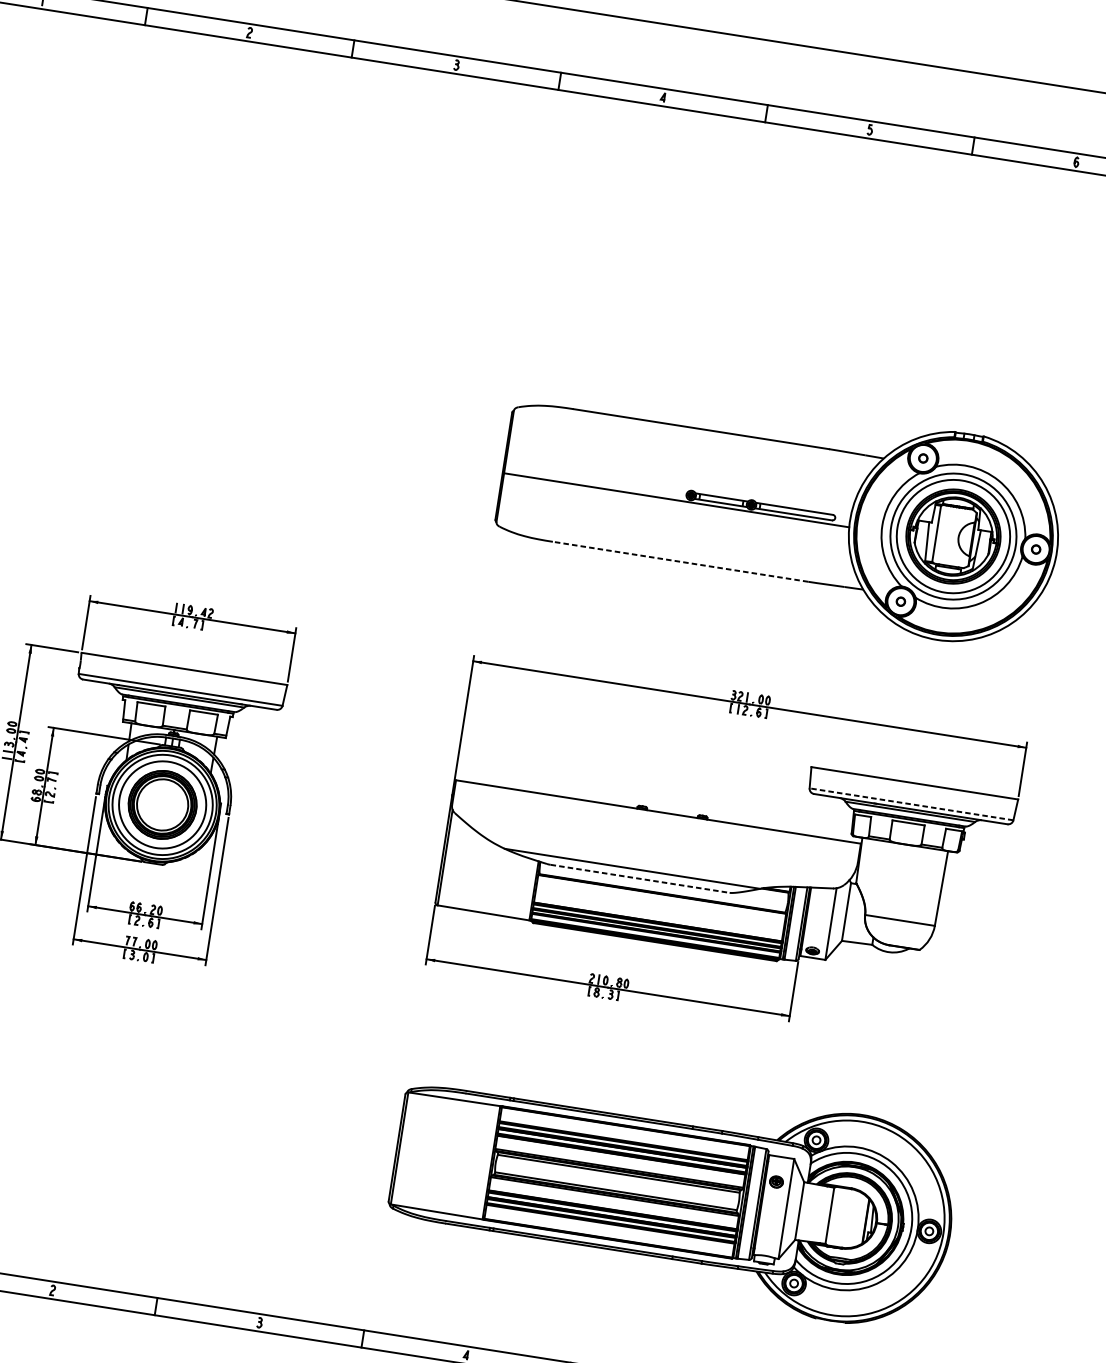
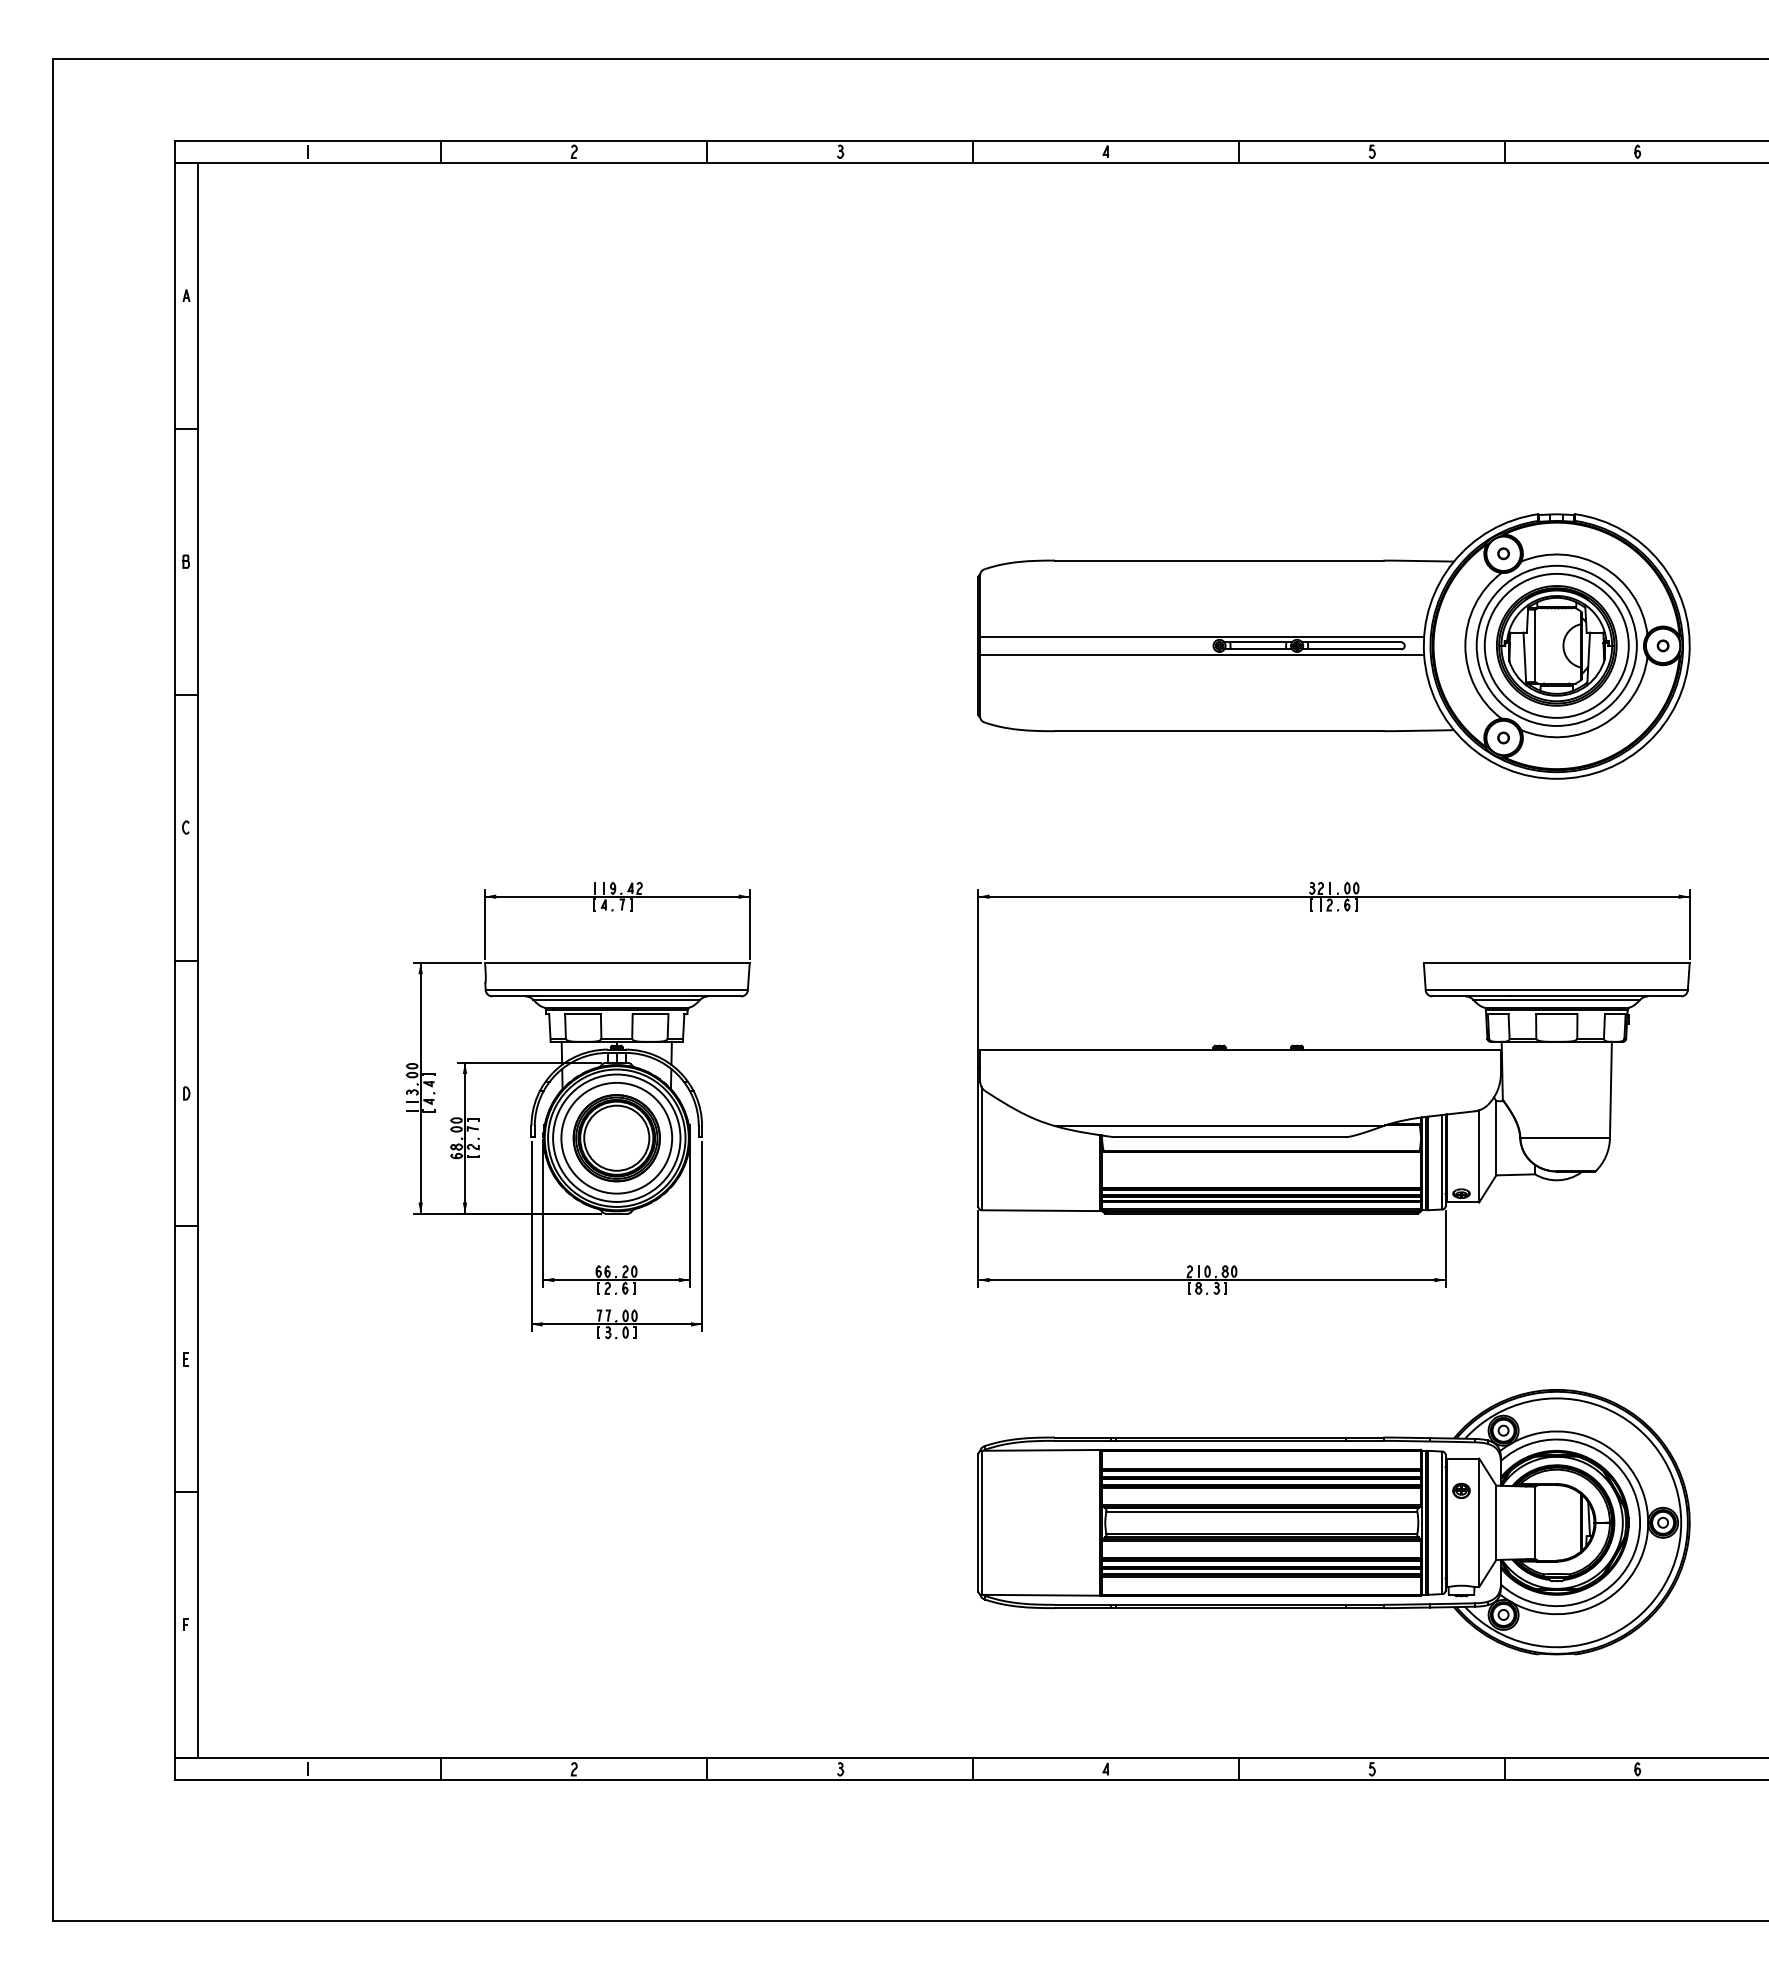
line: (679, 486) -> (1202, 637), added
line: (680, 561) -> (1218, 731), dashed -> solid
line: (911, 804) -> (1556, 990), dashed -> solid
line: (640, 879) -> (1231, 1137), dashed -> solid

